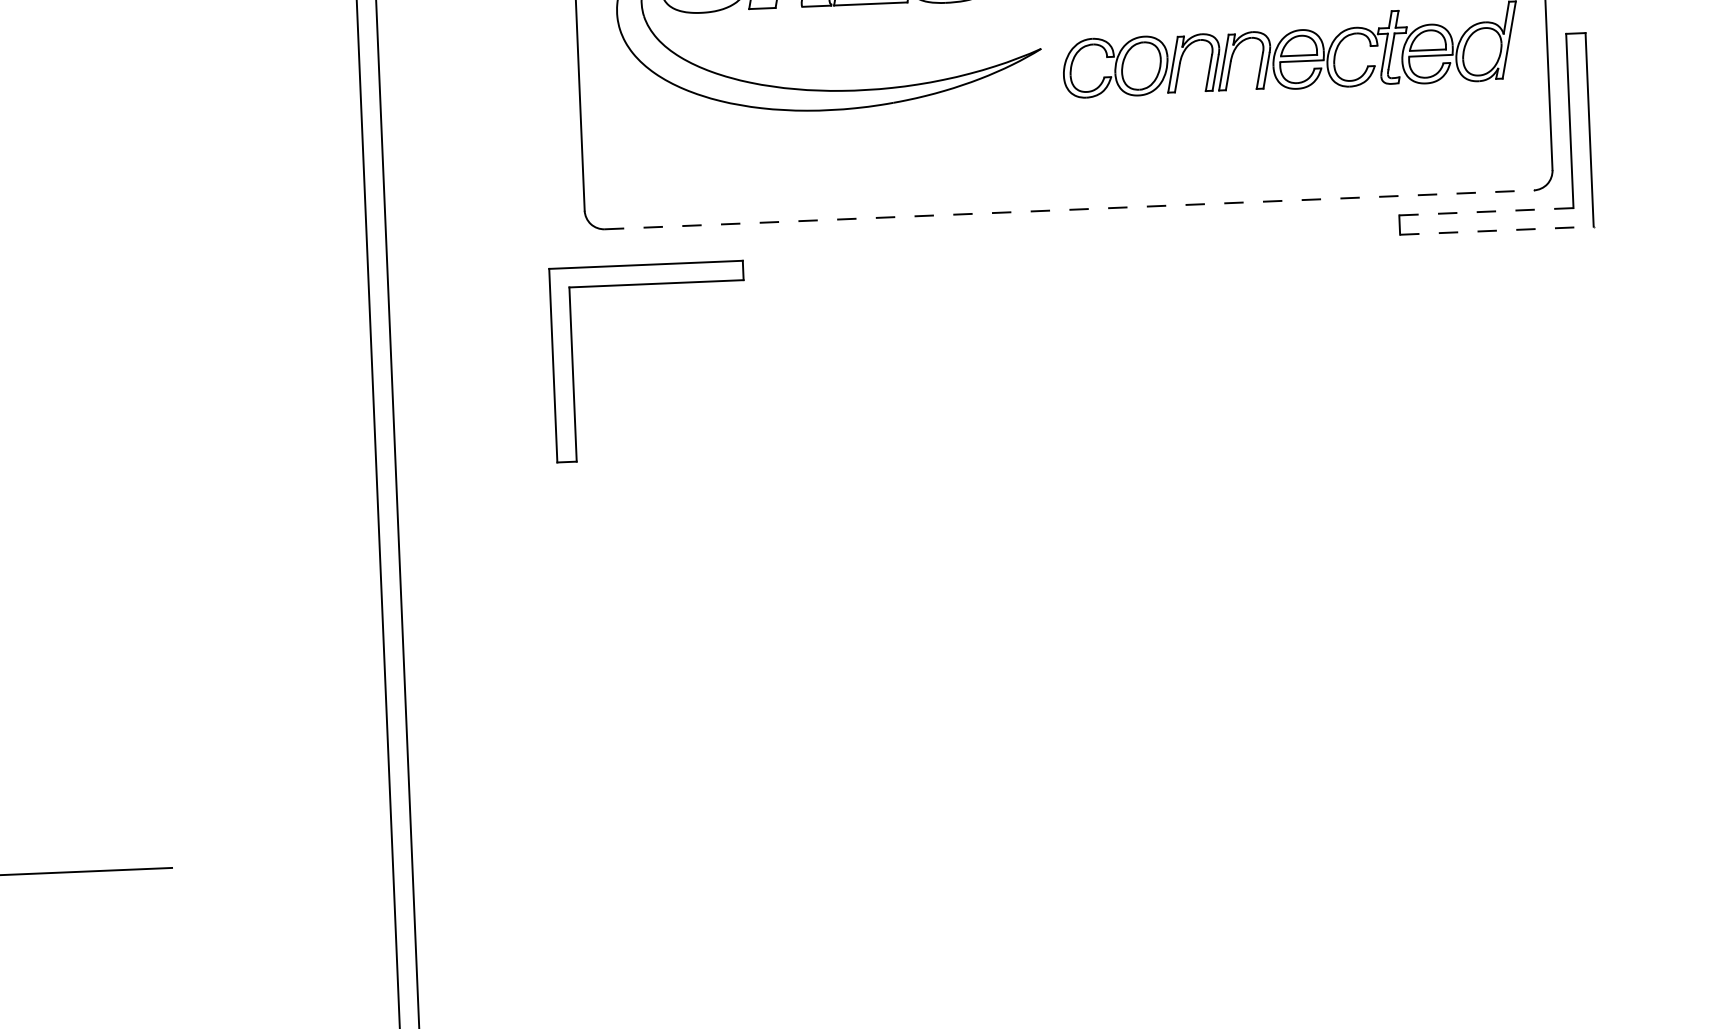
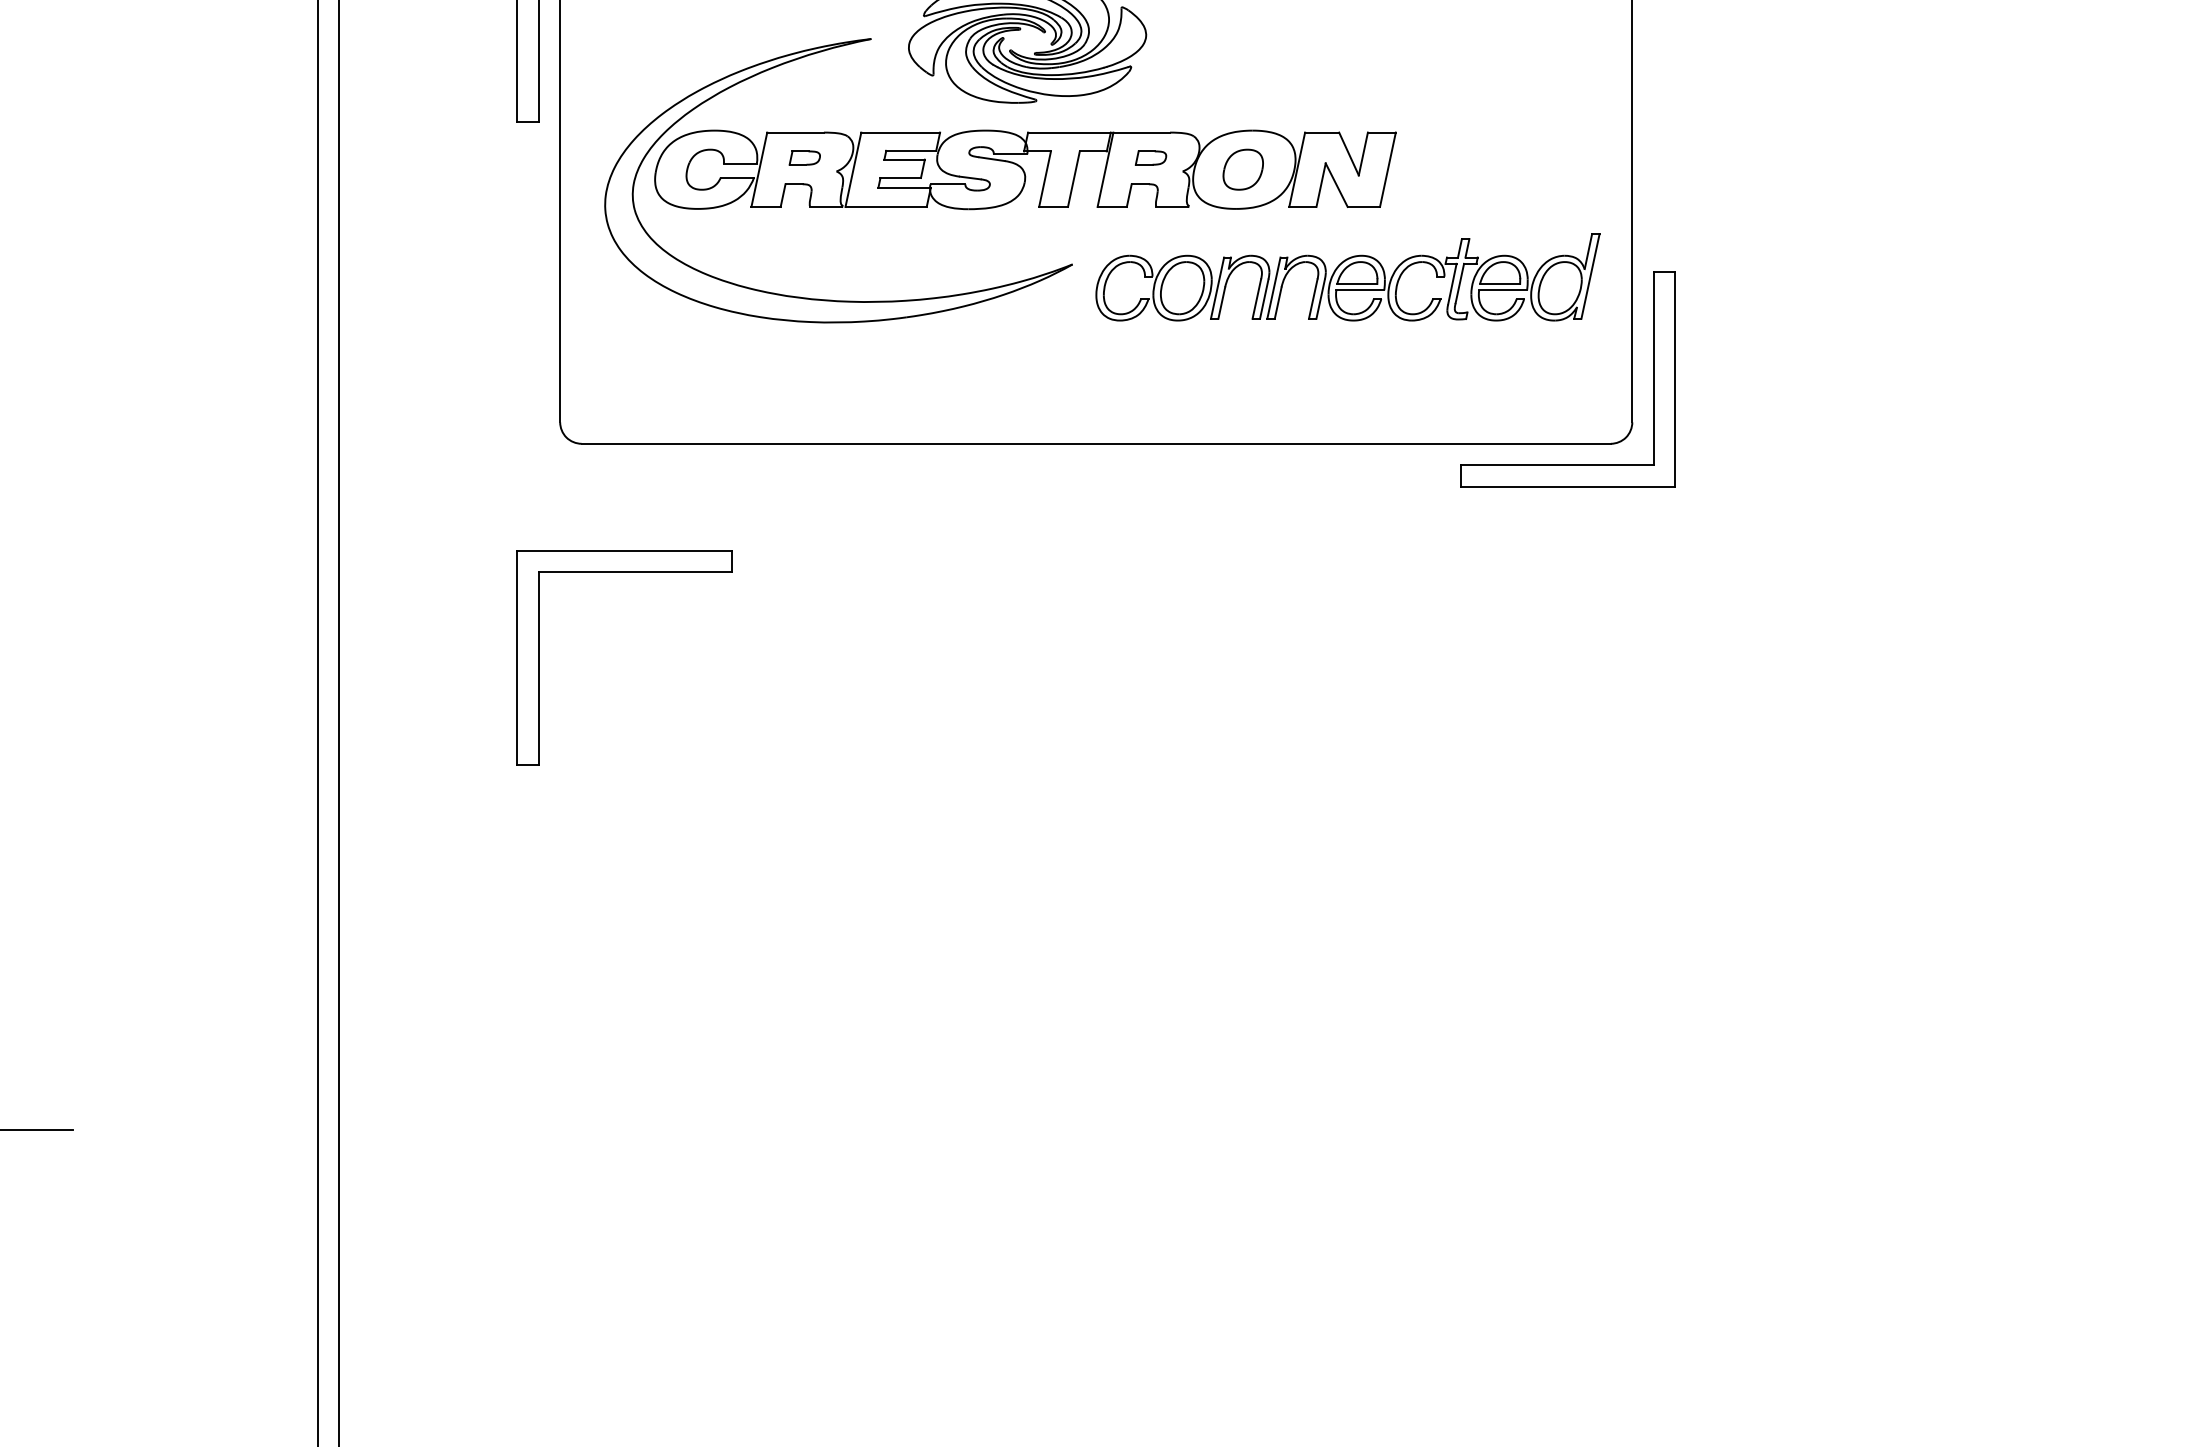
line: (1069, 209) -> (1096, 443), dashed -> solid
line: (1485, 212) -> (1556, 465), dashed -> solid
line: (1497, 230) -> (1568, 486), dashed -> solid
part: (646, 284) -> (624, 572), moved

